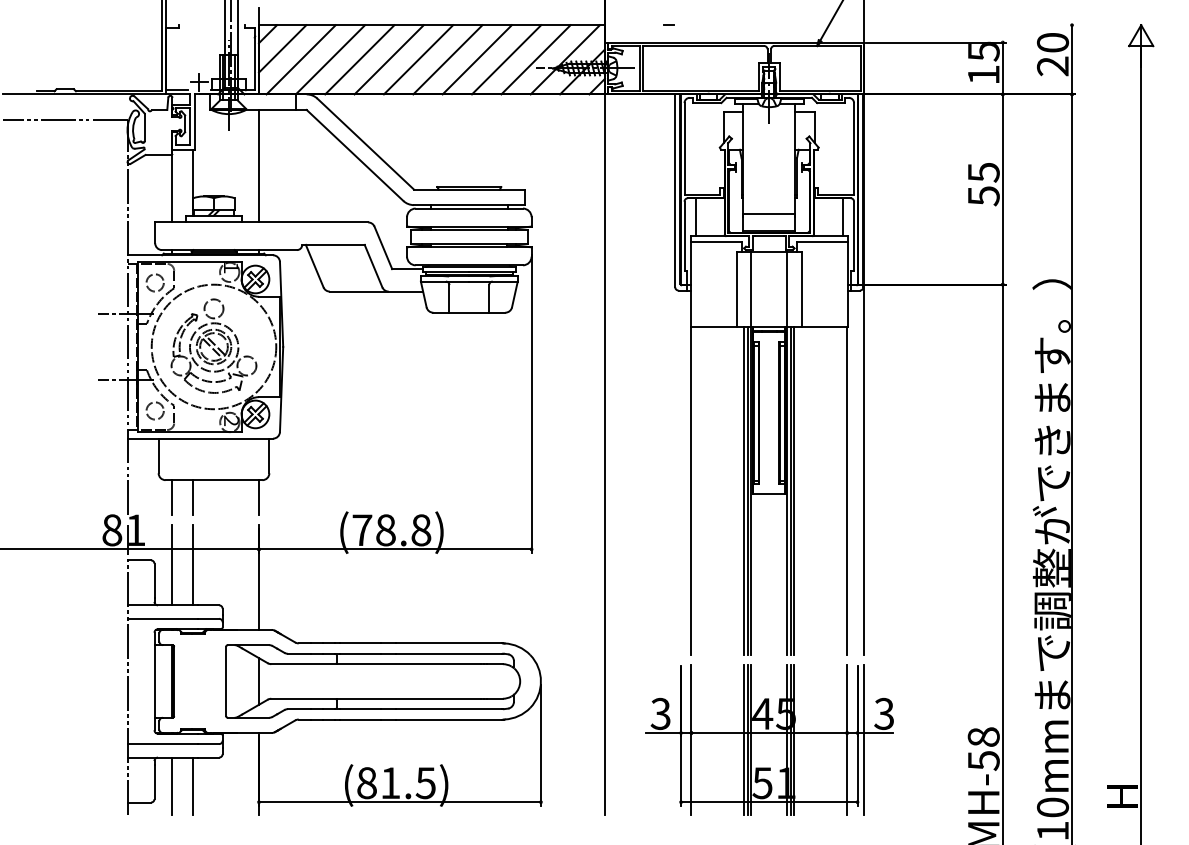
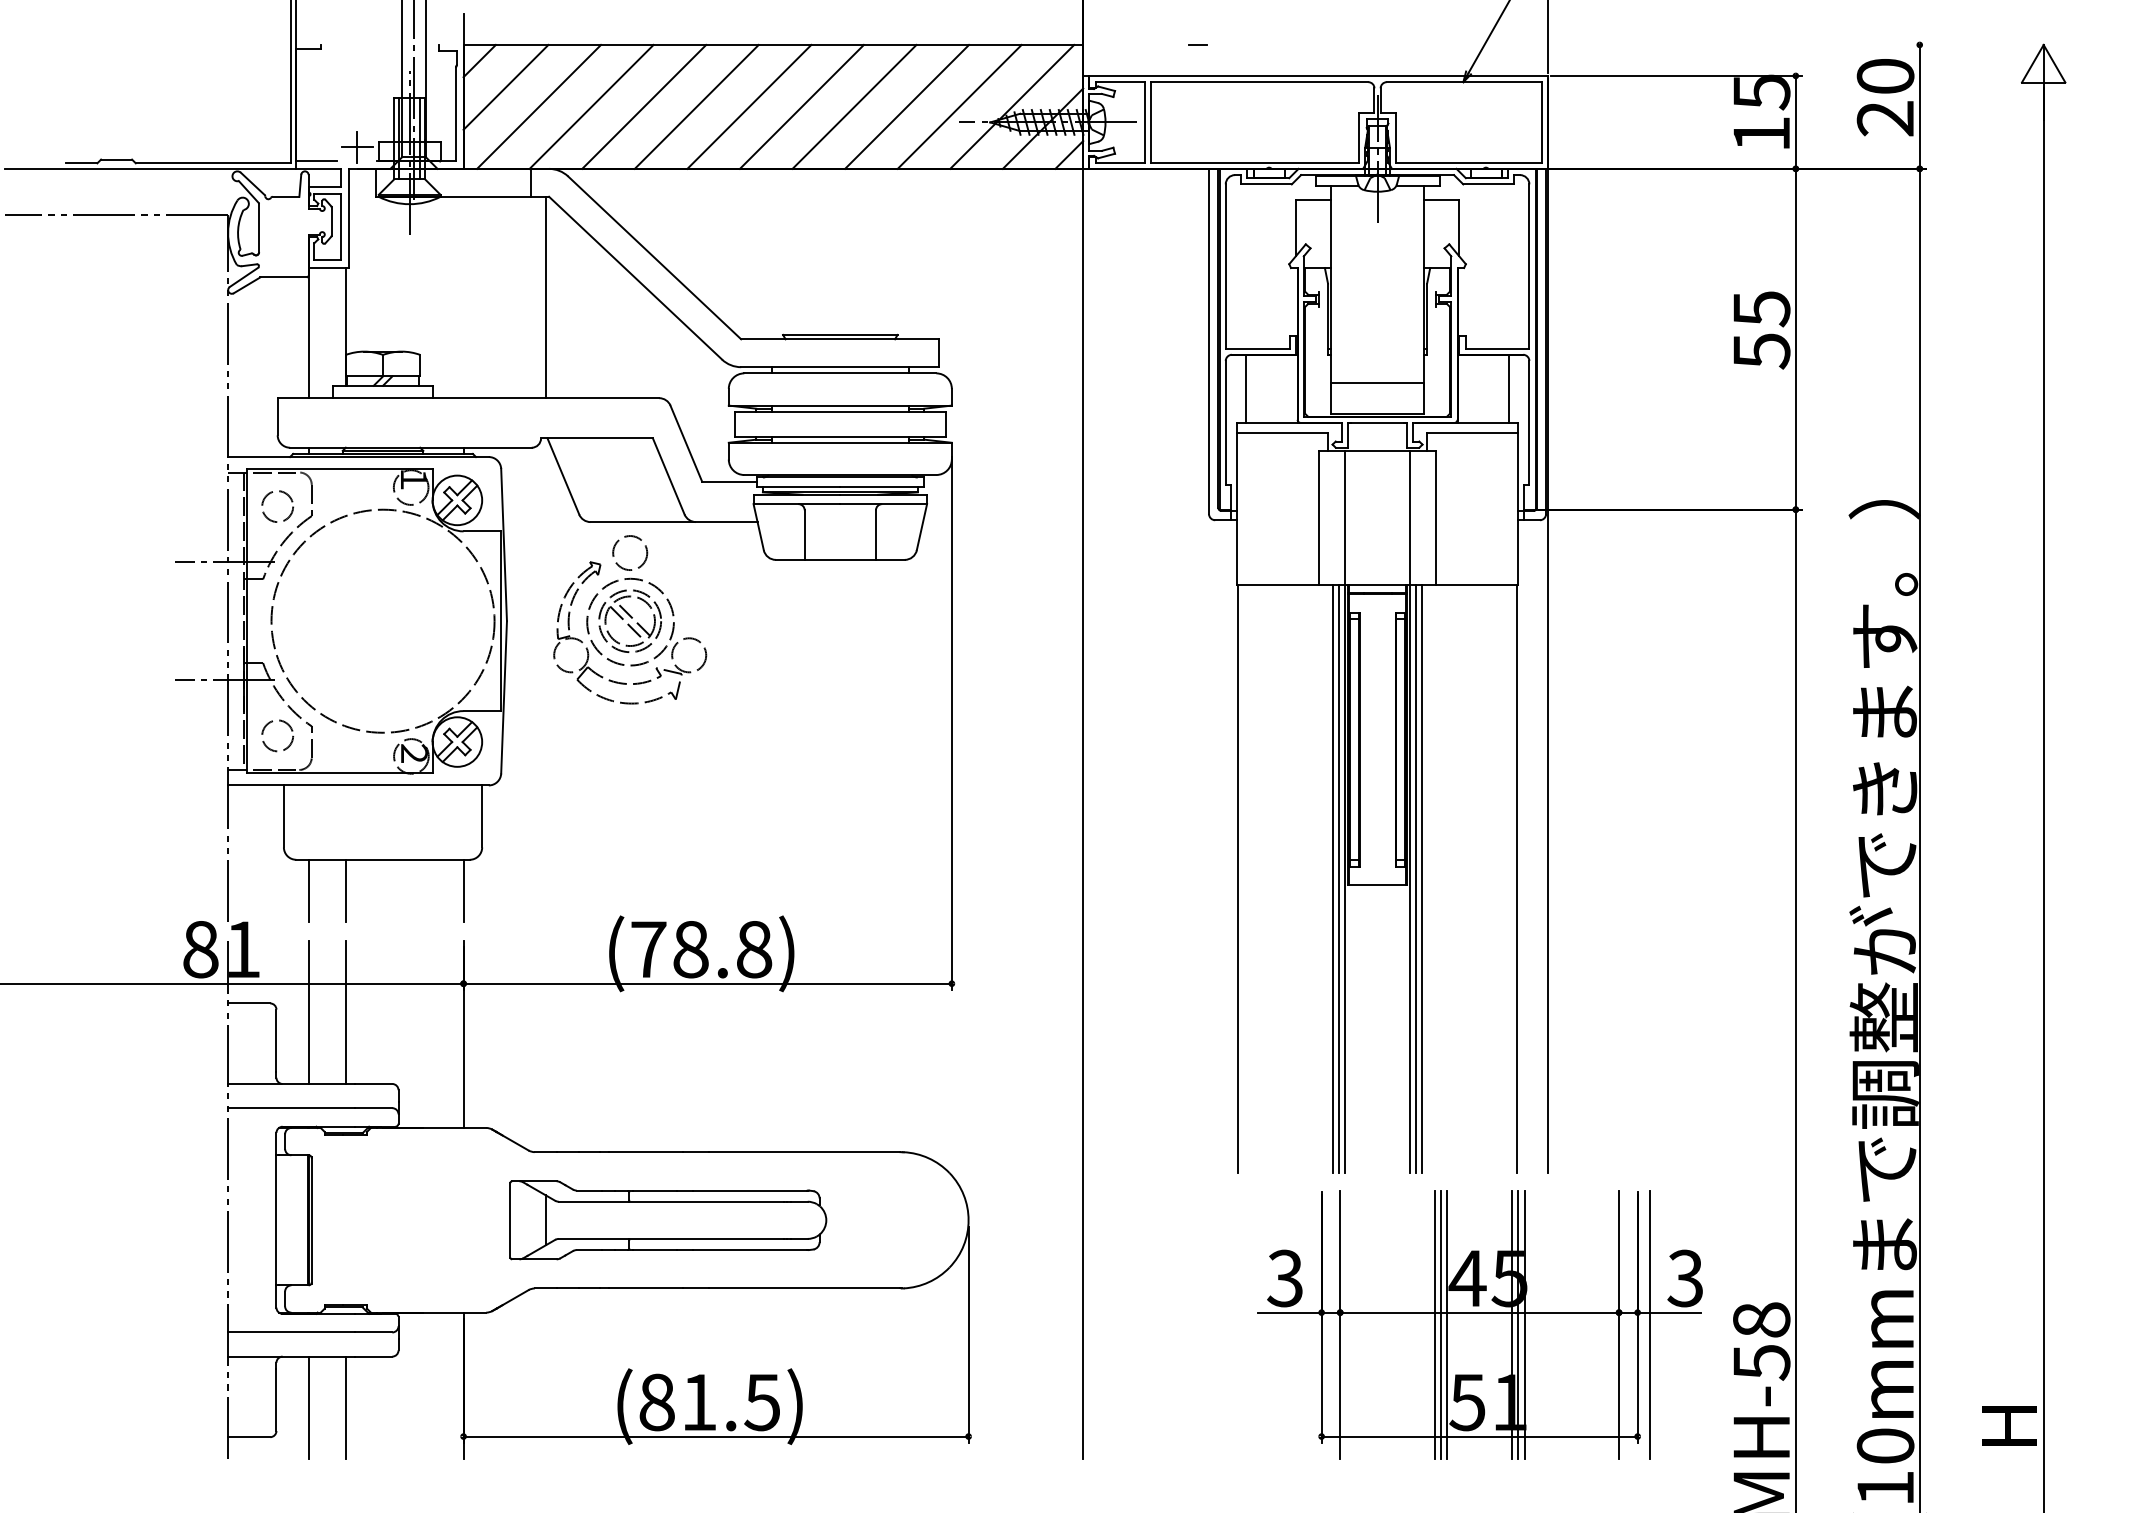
line: (258, 165) -> (545, 296), moved
part: (213, 345) -> (629, 618), moved
part: (373, 681) -> (668, 1220), size x0.6
part: (769, 739) -> (1480, 1324), moved

